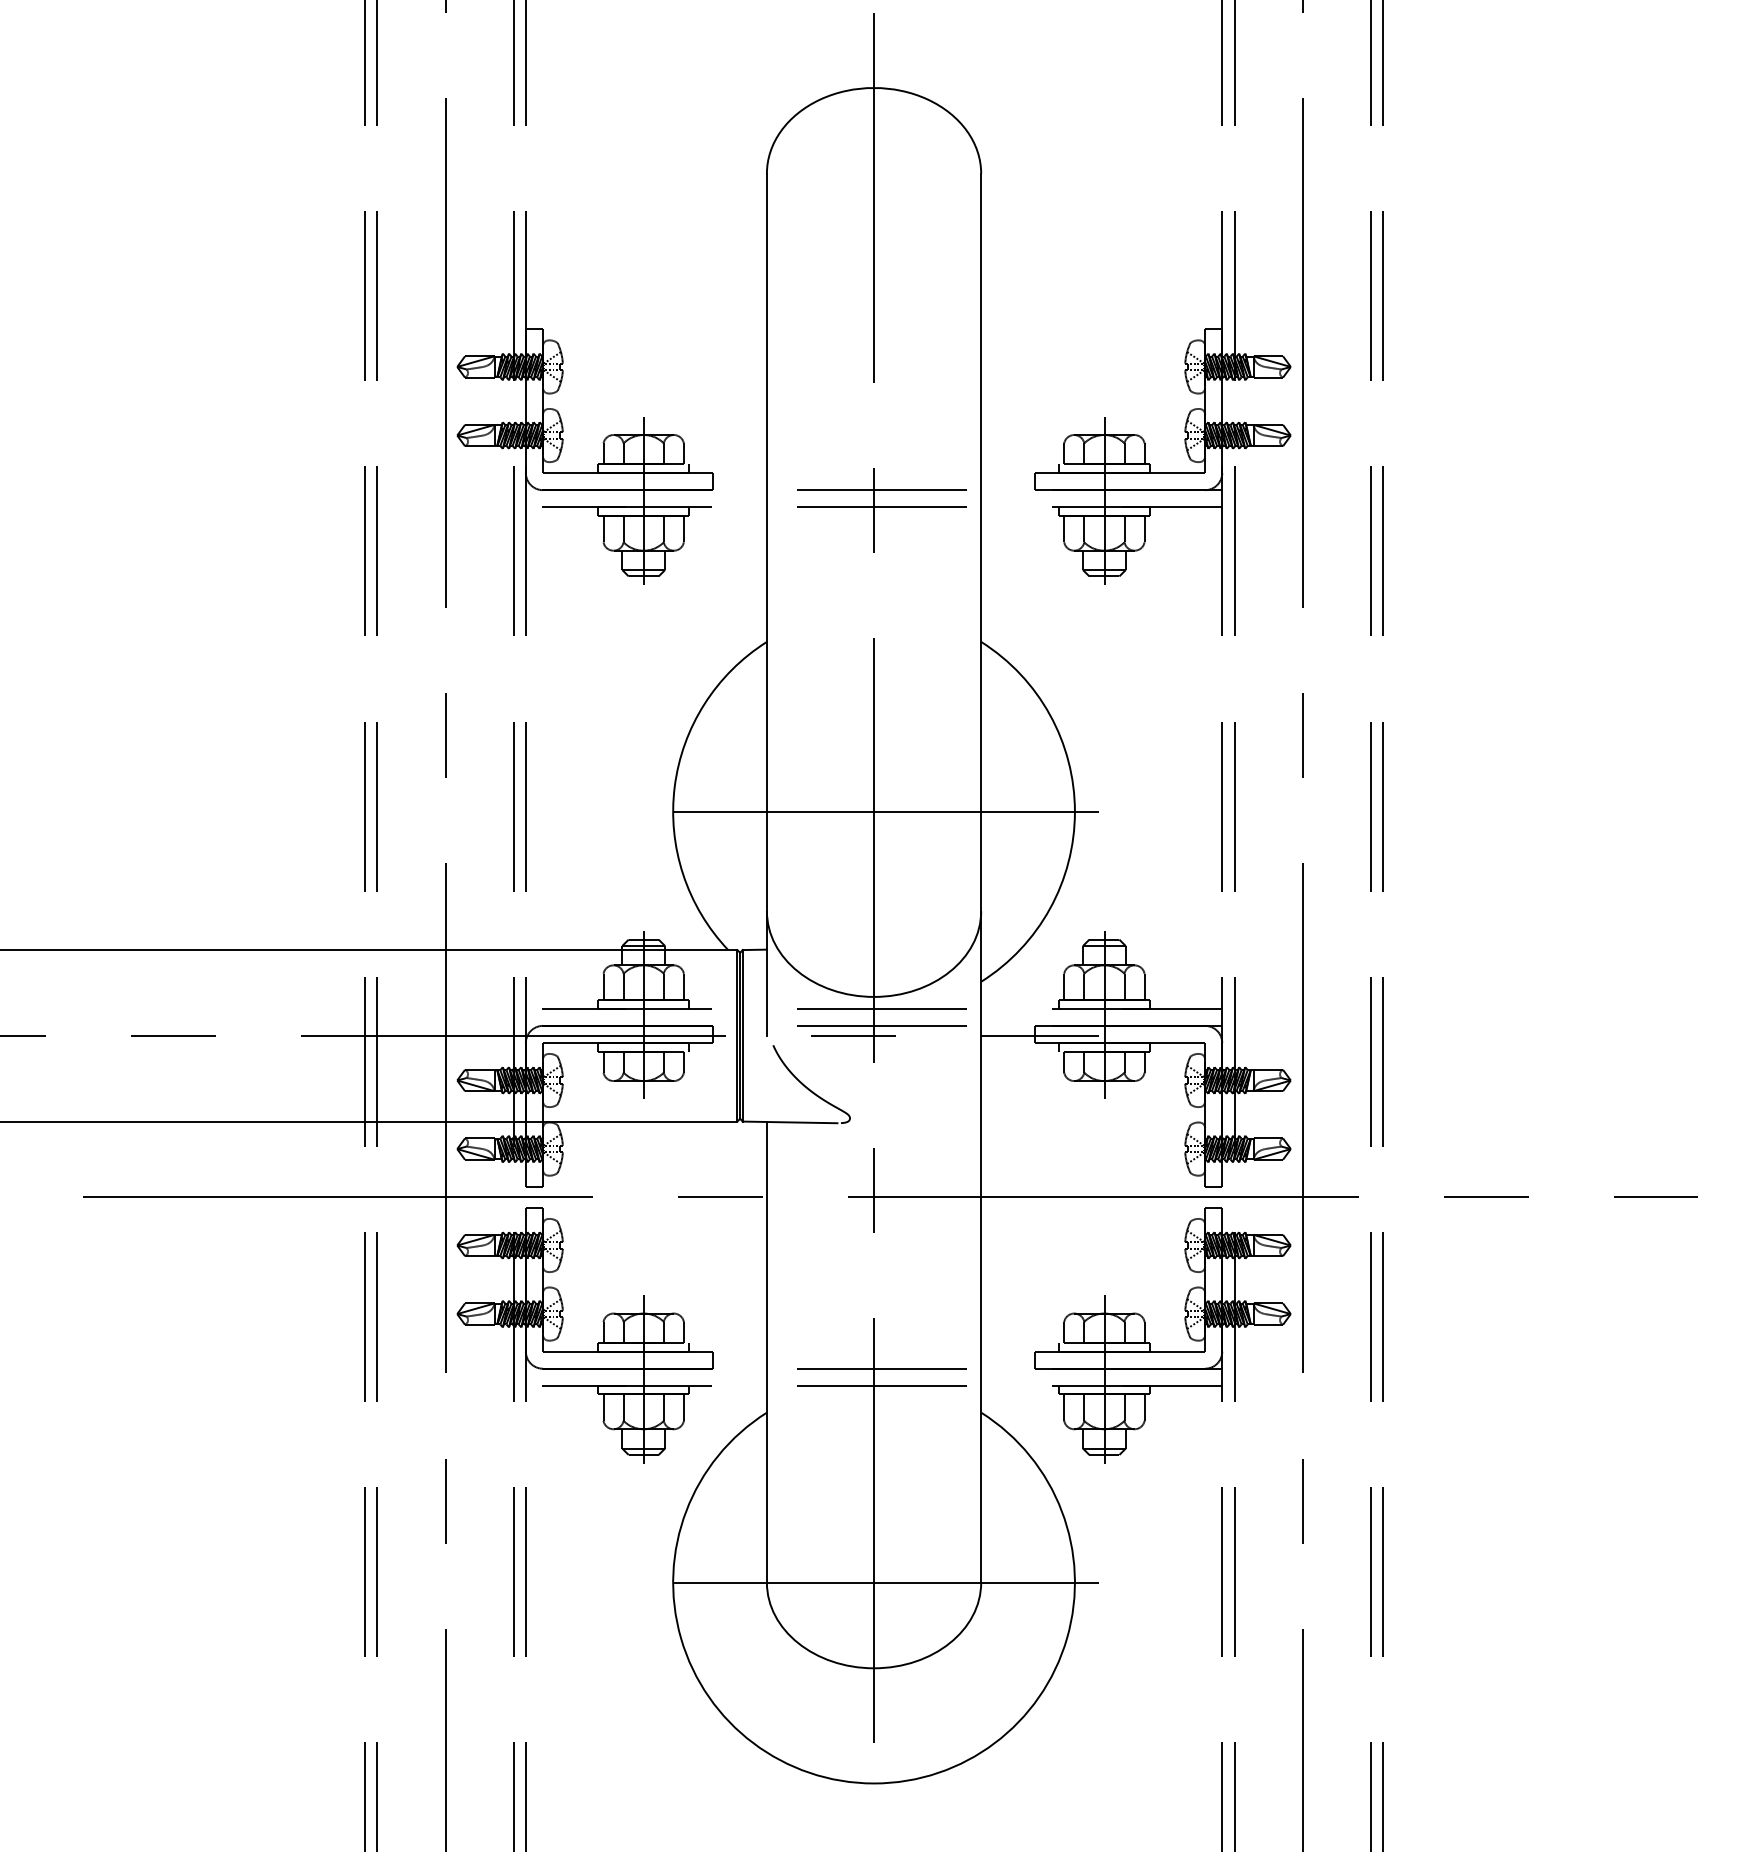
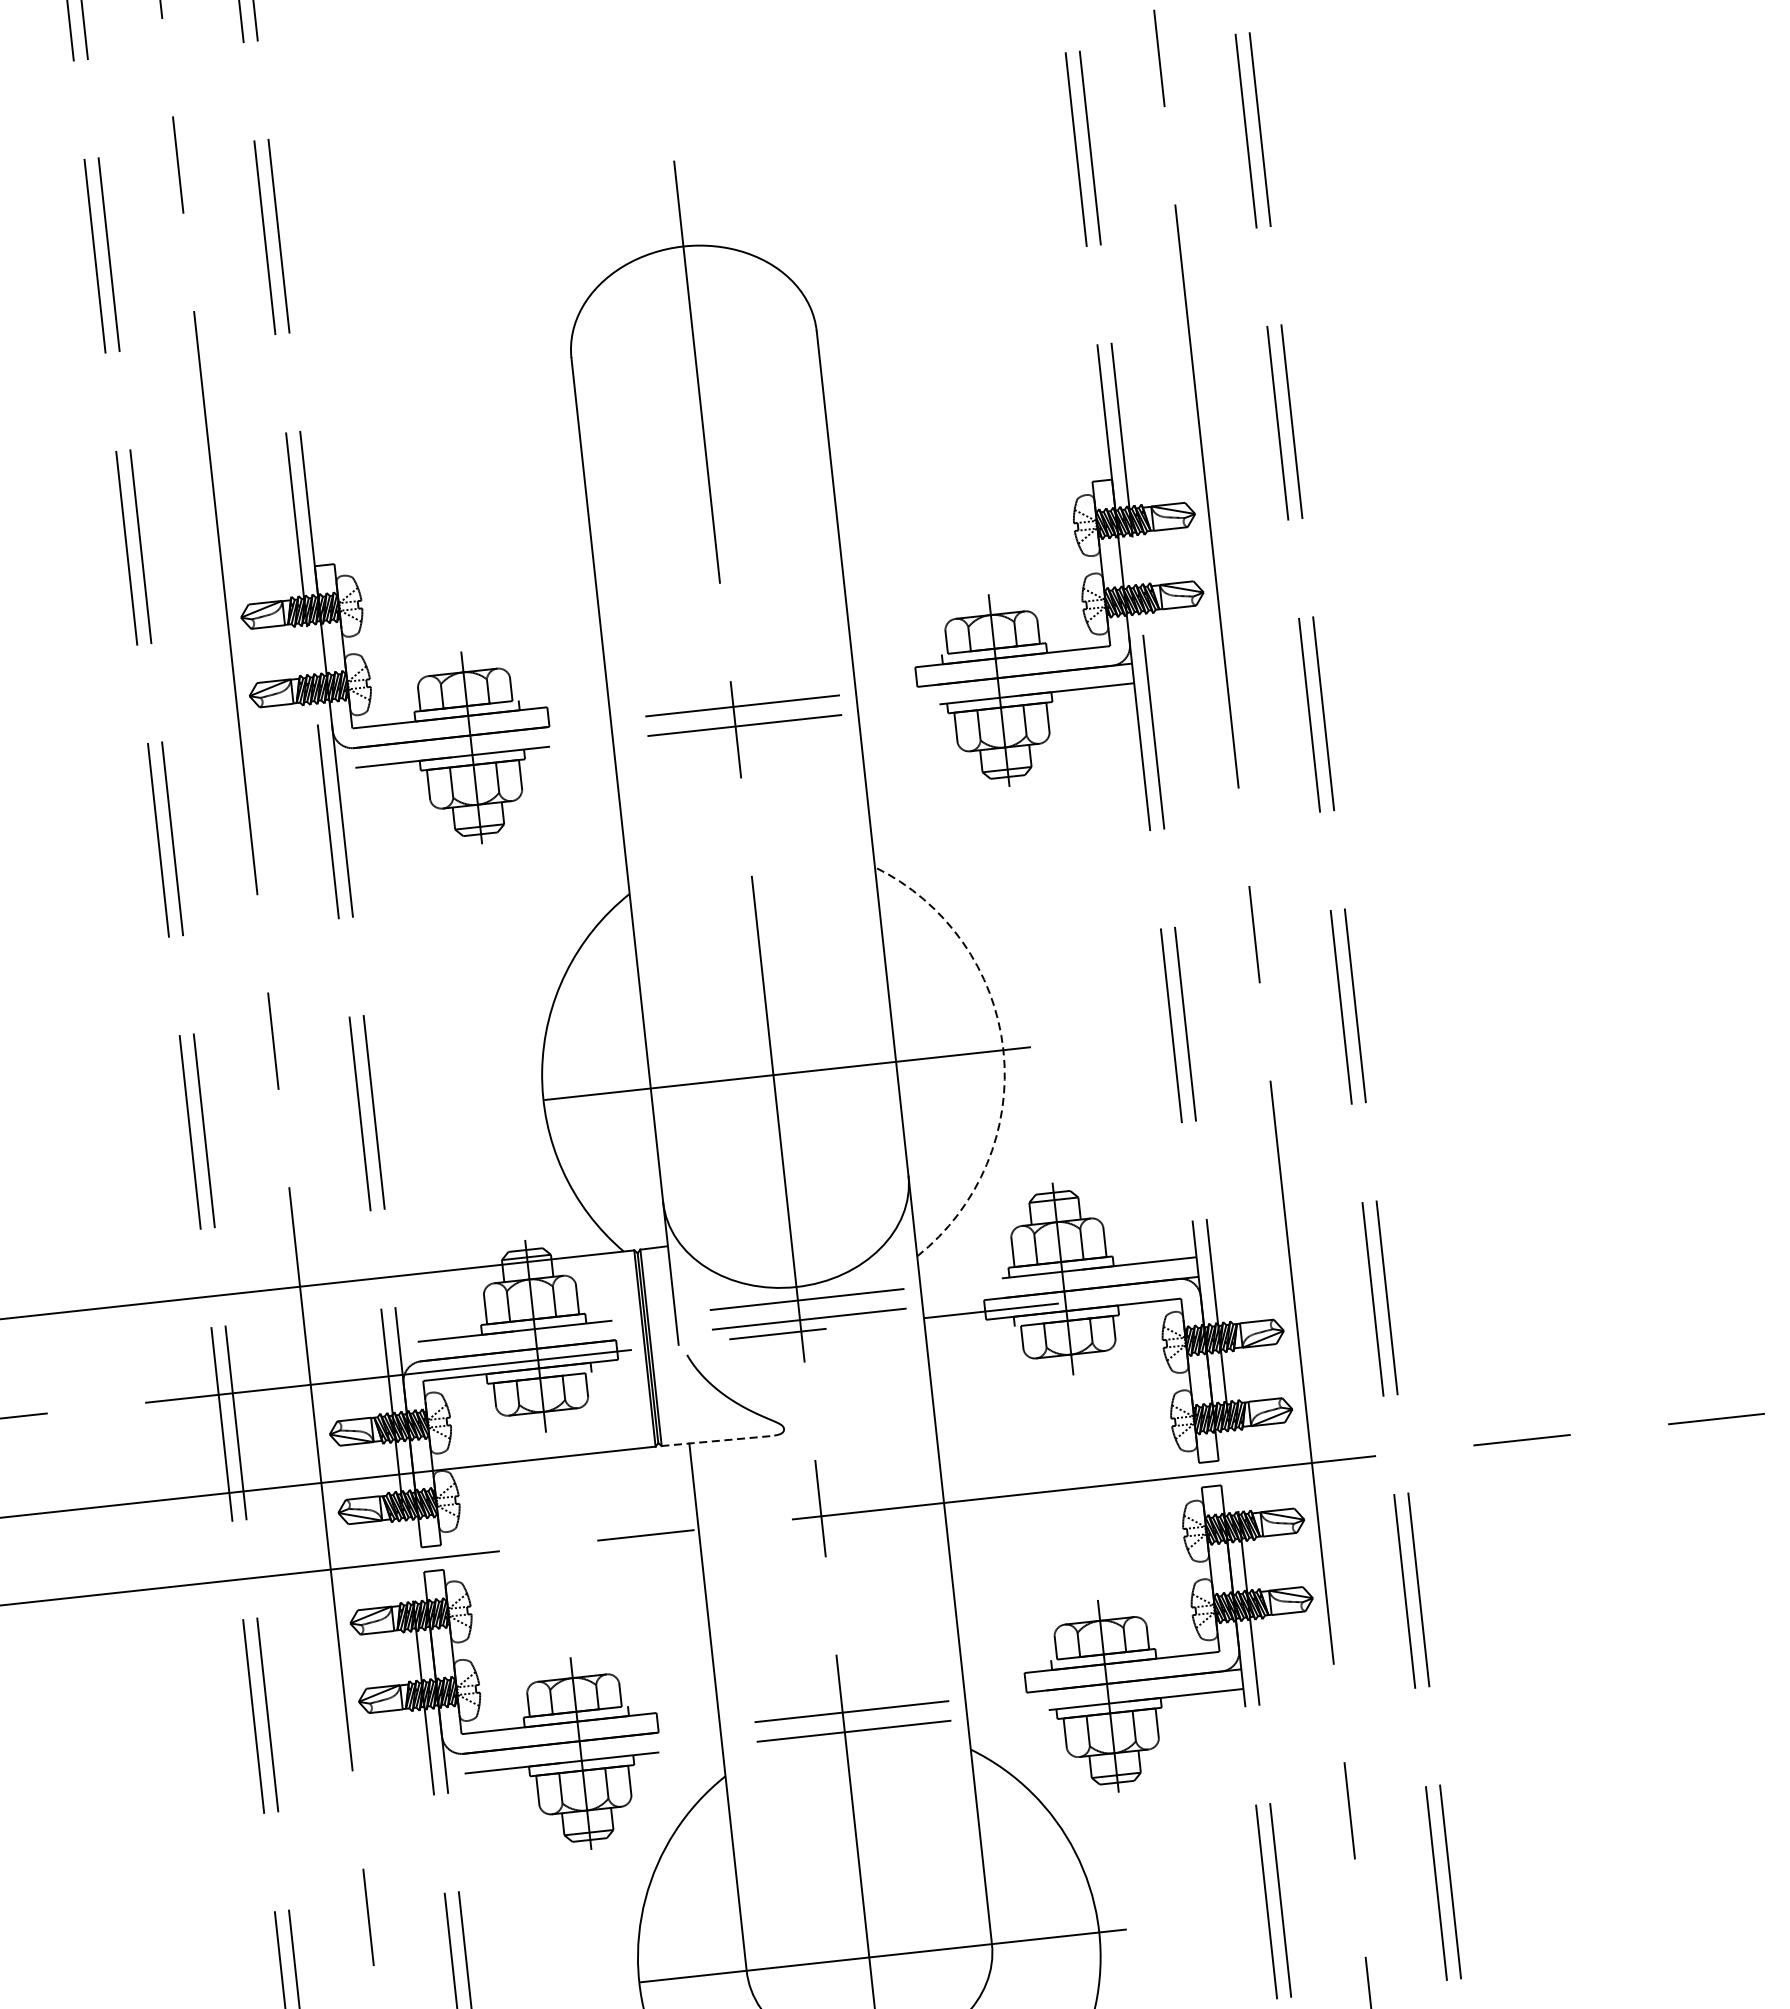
arc: (1074, 811) -> (1002, 1049), solid -> dashed
line: (789, 1122) -> (715, 1441), solid -> dashed

